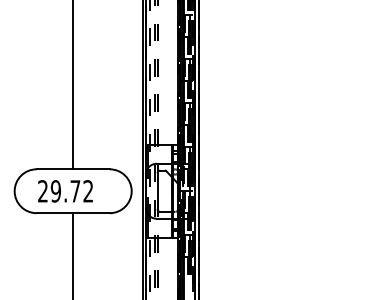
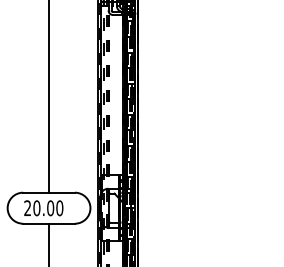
text: (72, 191) -> (48, 208), 29.72 -> 20.00

